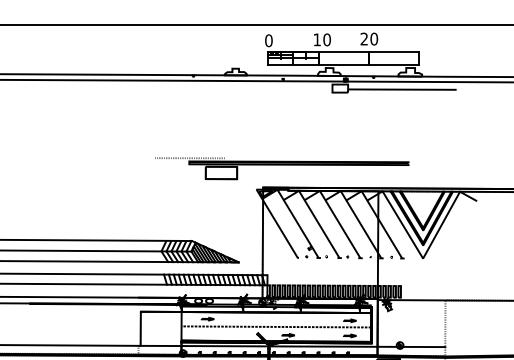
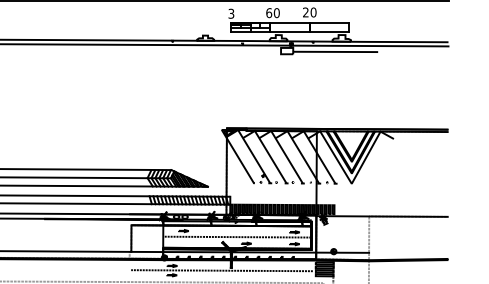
text: (269, 40) -> (231, 13), 0 -> 3
text: (317, 40) -> (269, 13), 10 -> 60
part: (281, 168) -> (241, 113), removed

